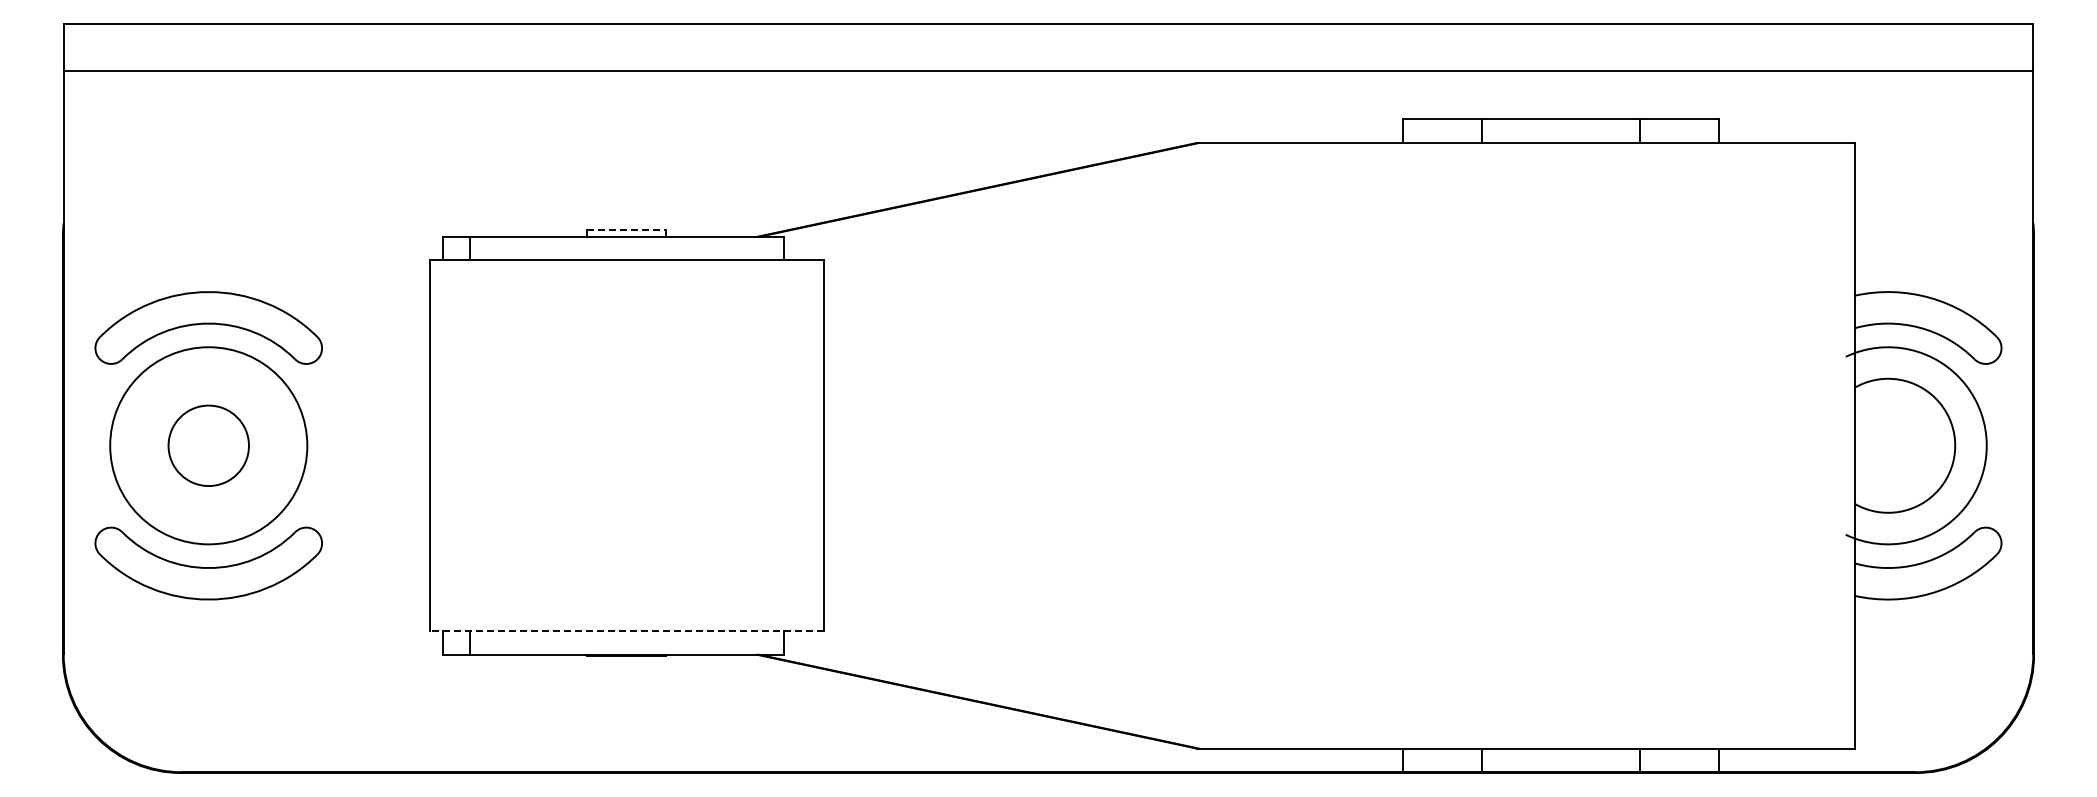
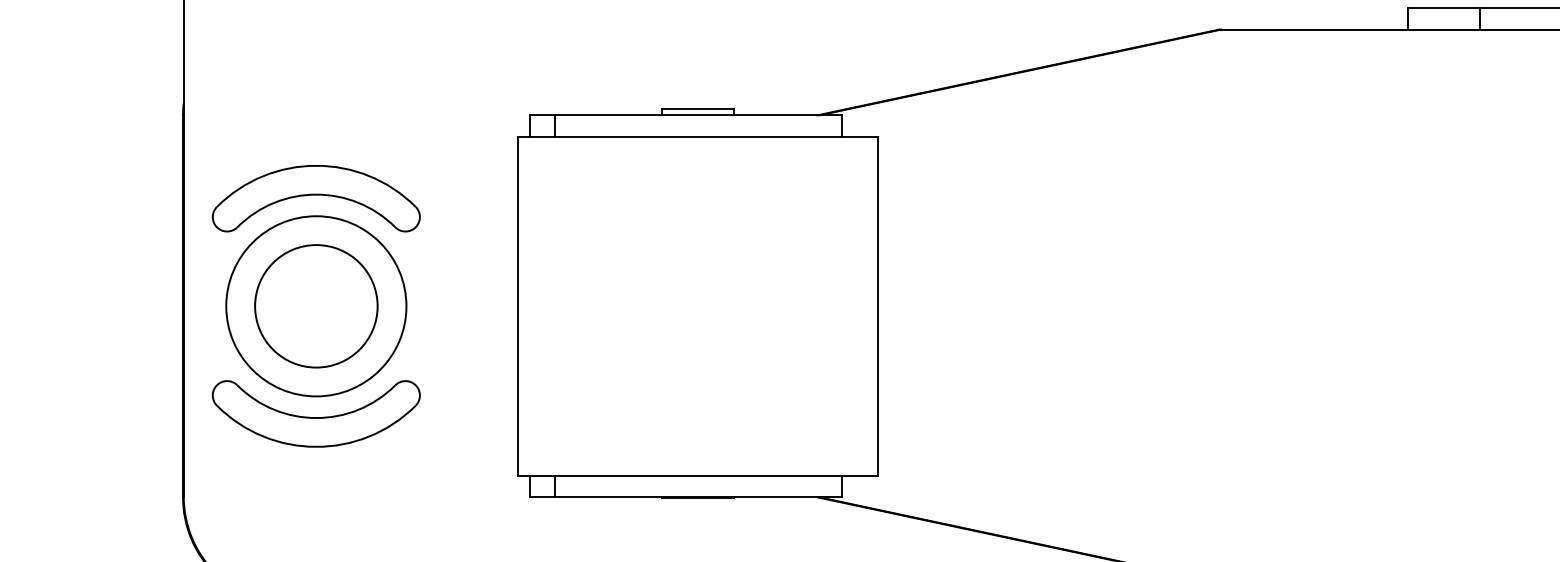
line: (627, 229) -> (699, 108), dashed -> solid
circle: (208, 445) -> (316, 306), size x1.67
line: (626, 631) -> (698, 476), dashed -> solid

